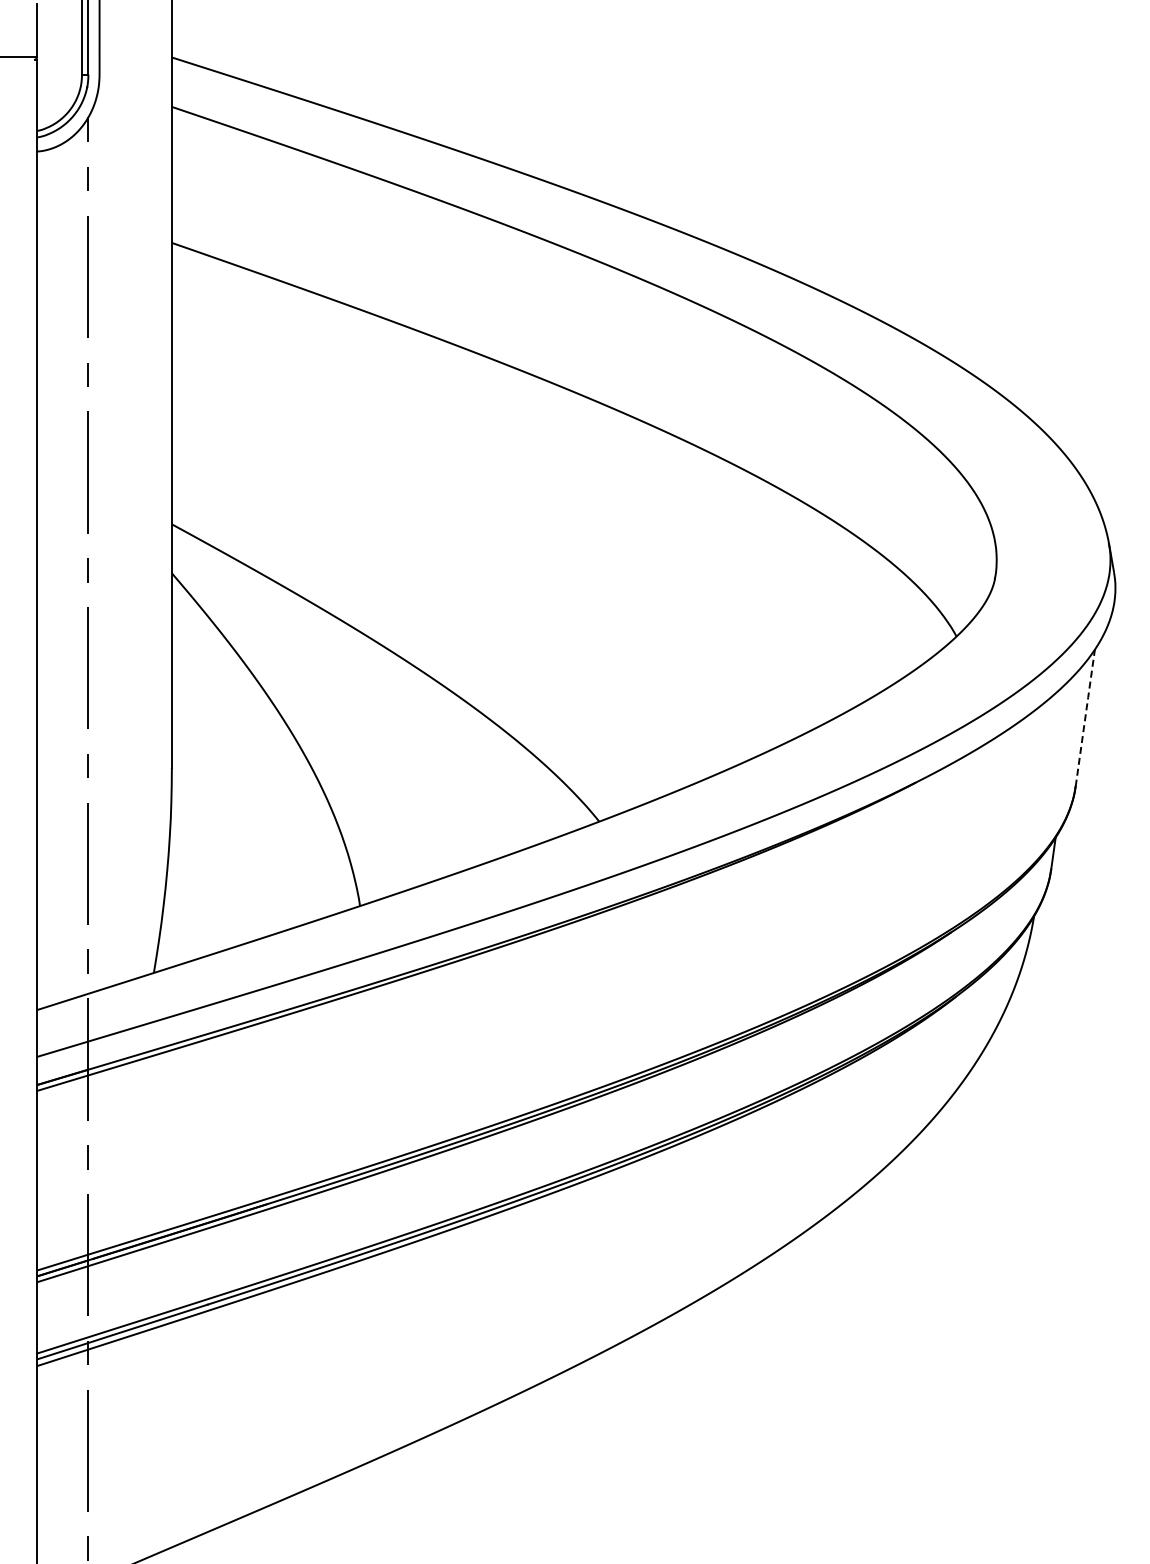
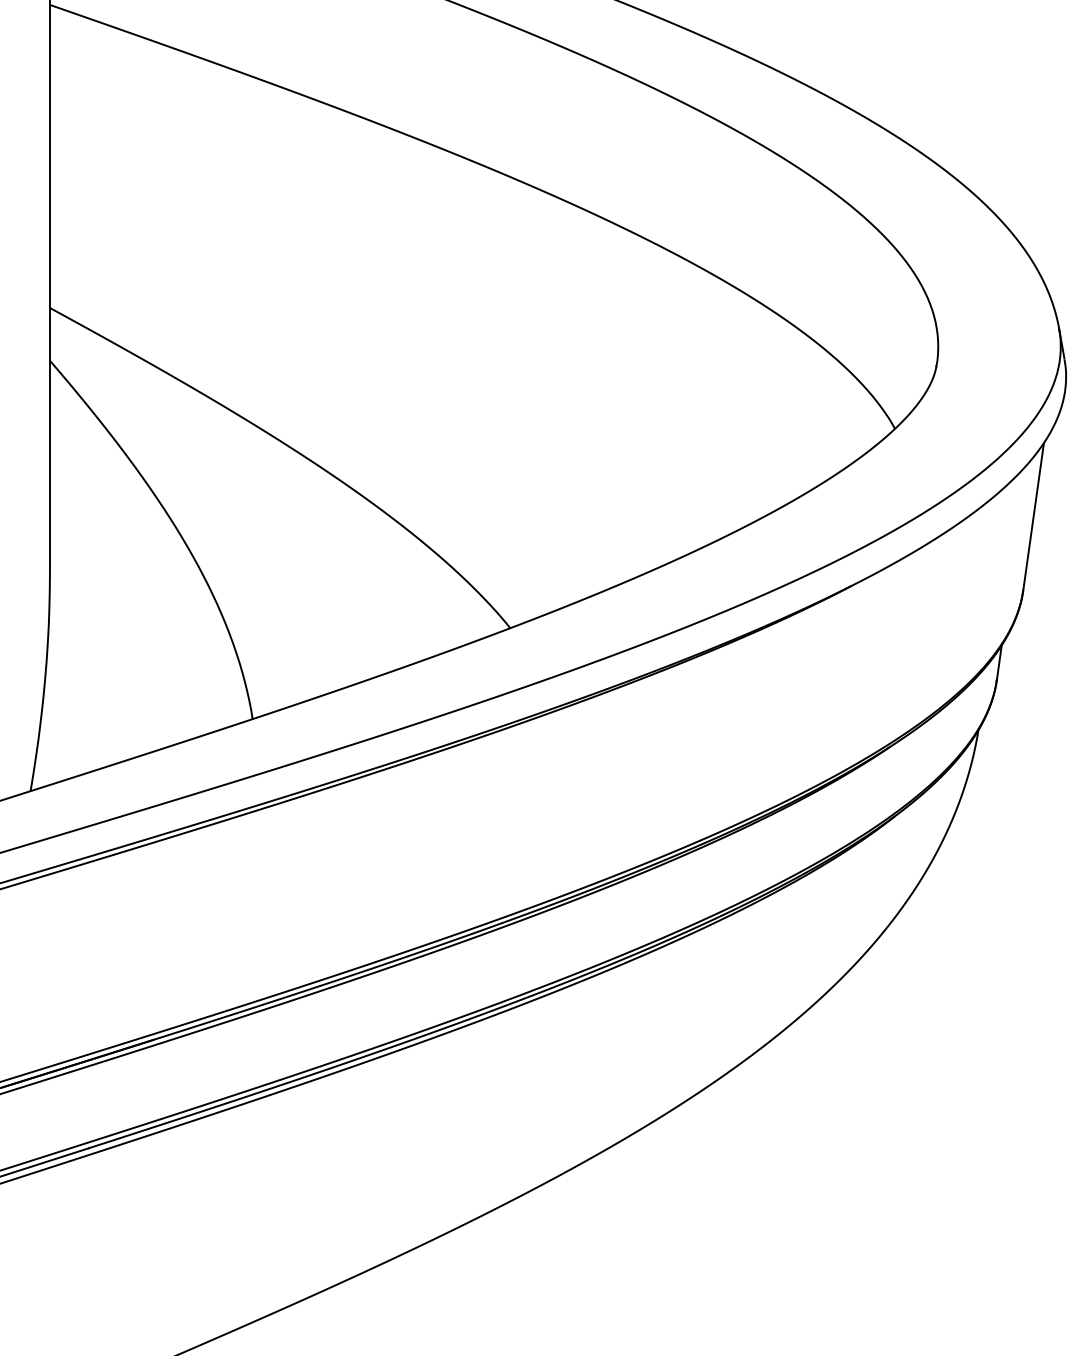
line: (1085, 717) -> (1033, 516), dashed -> solid

